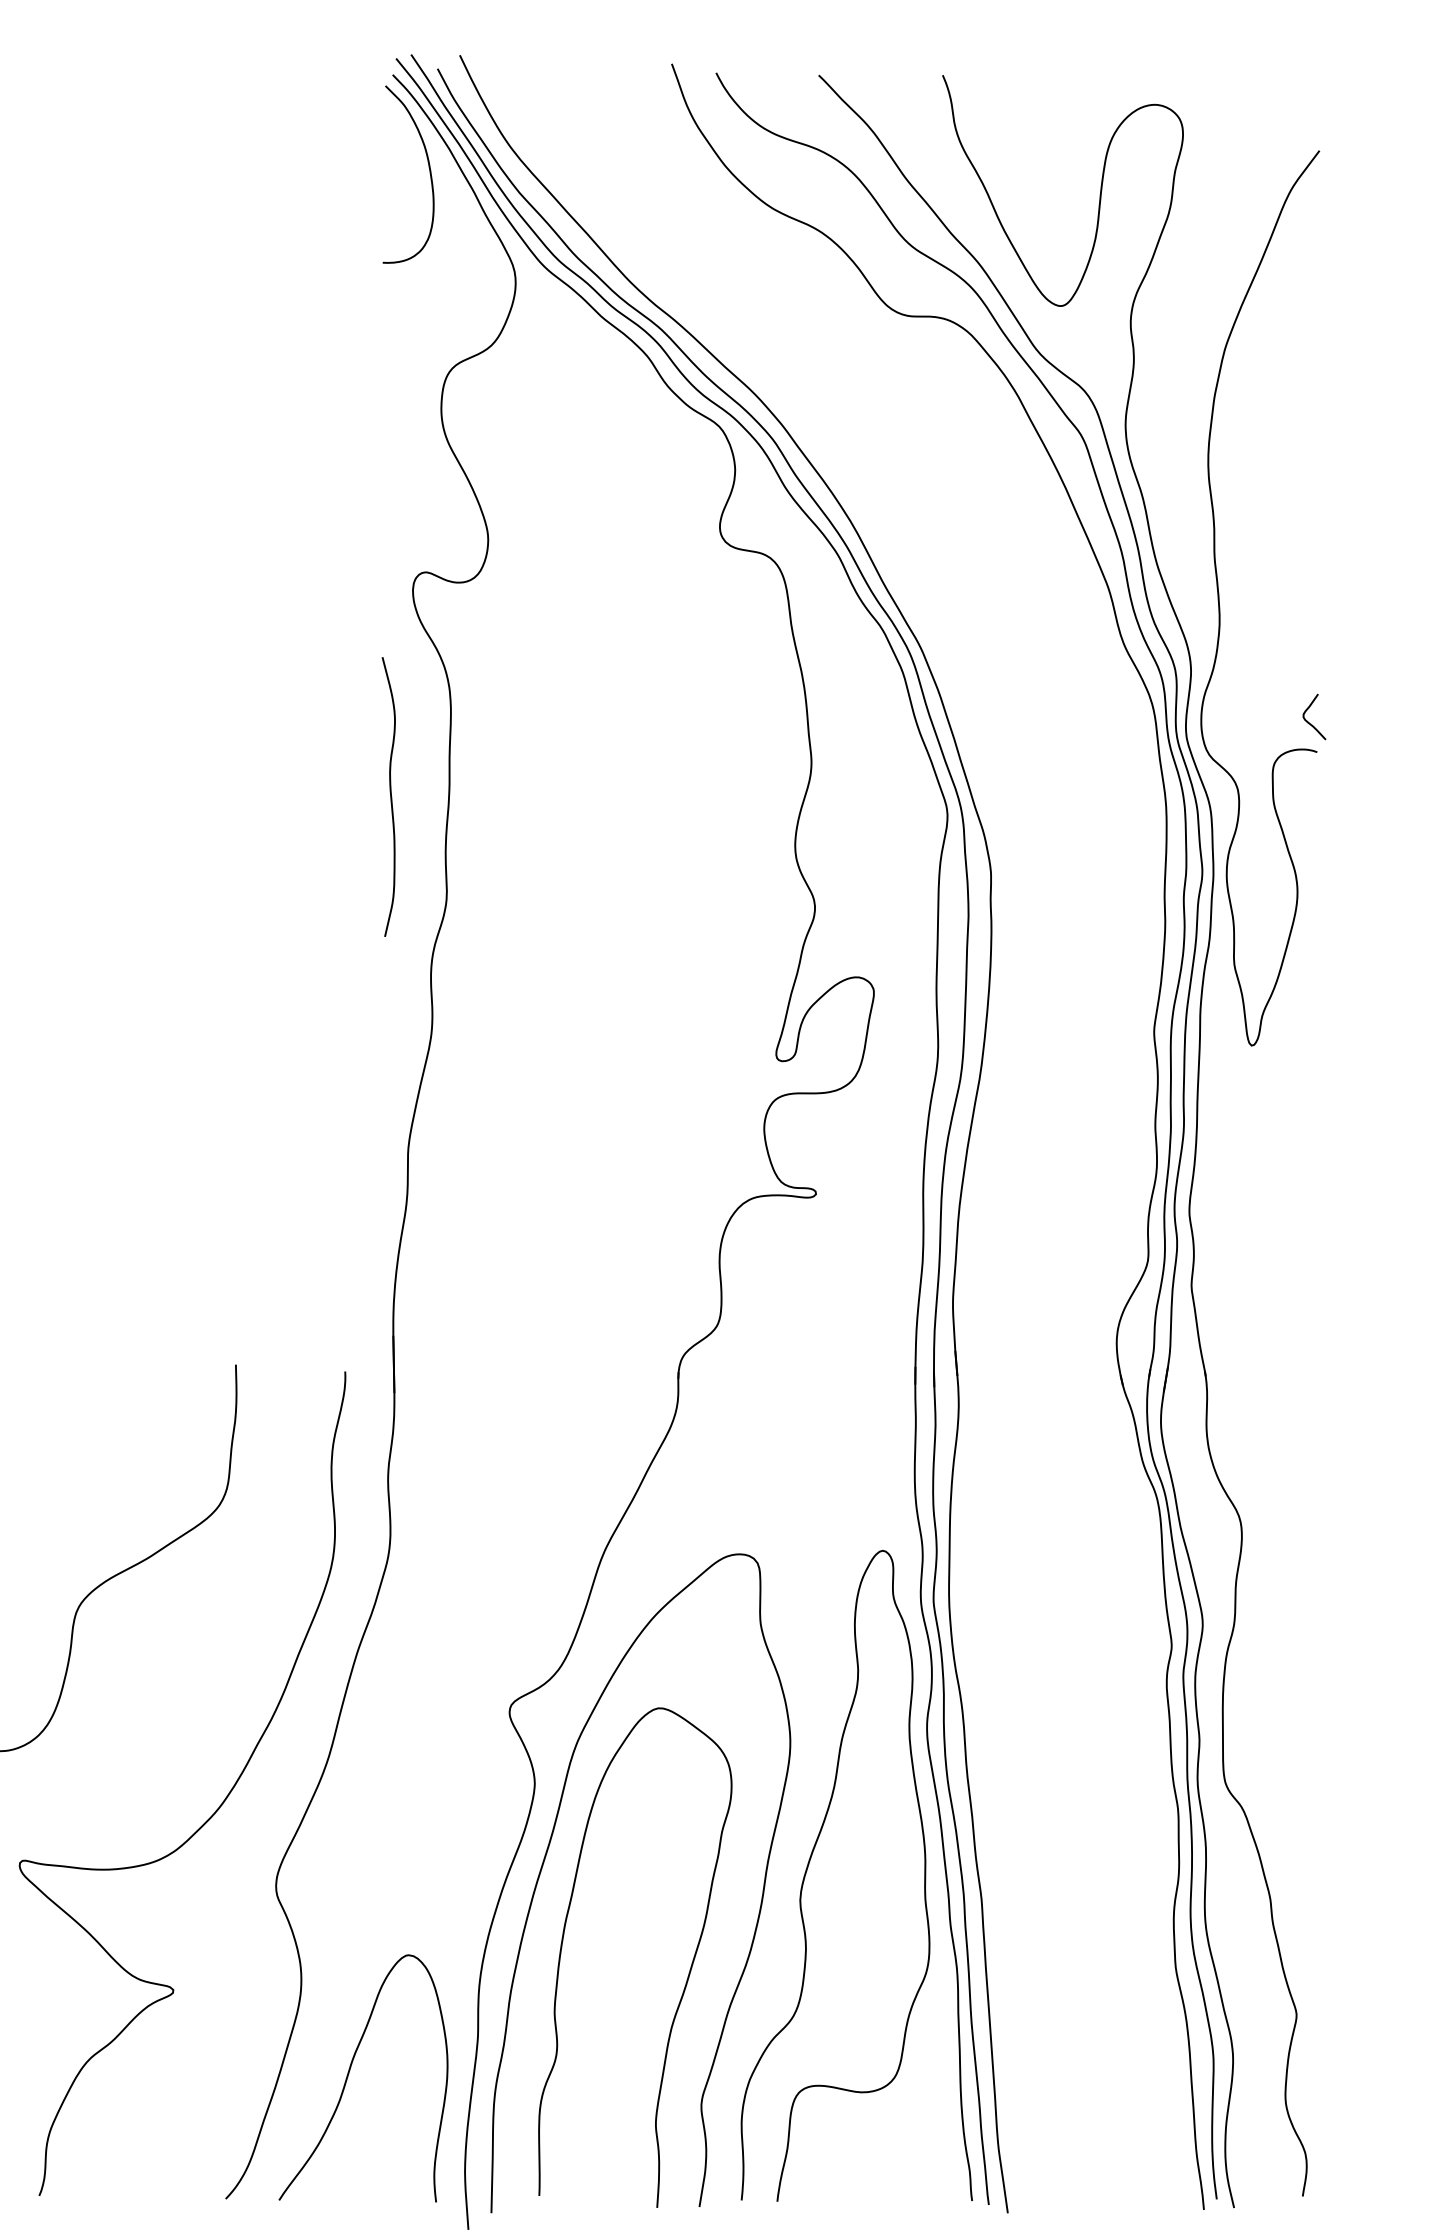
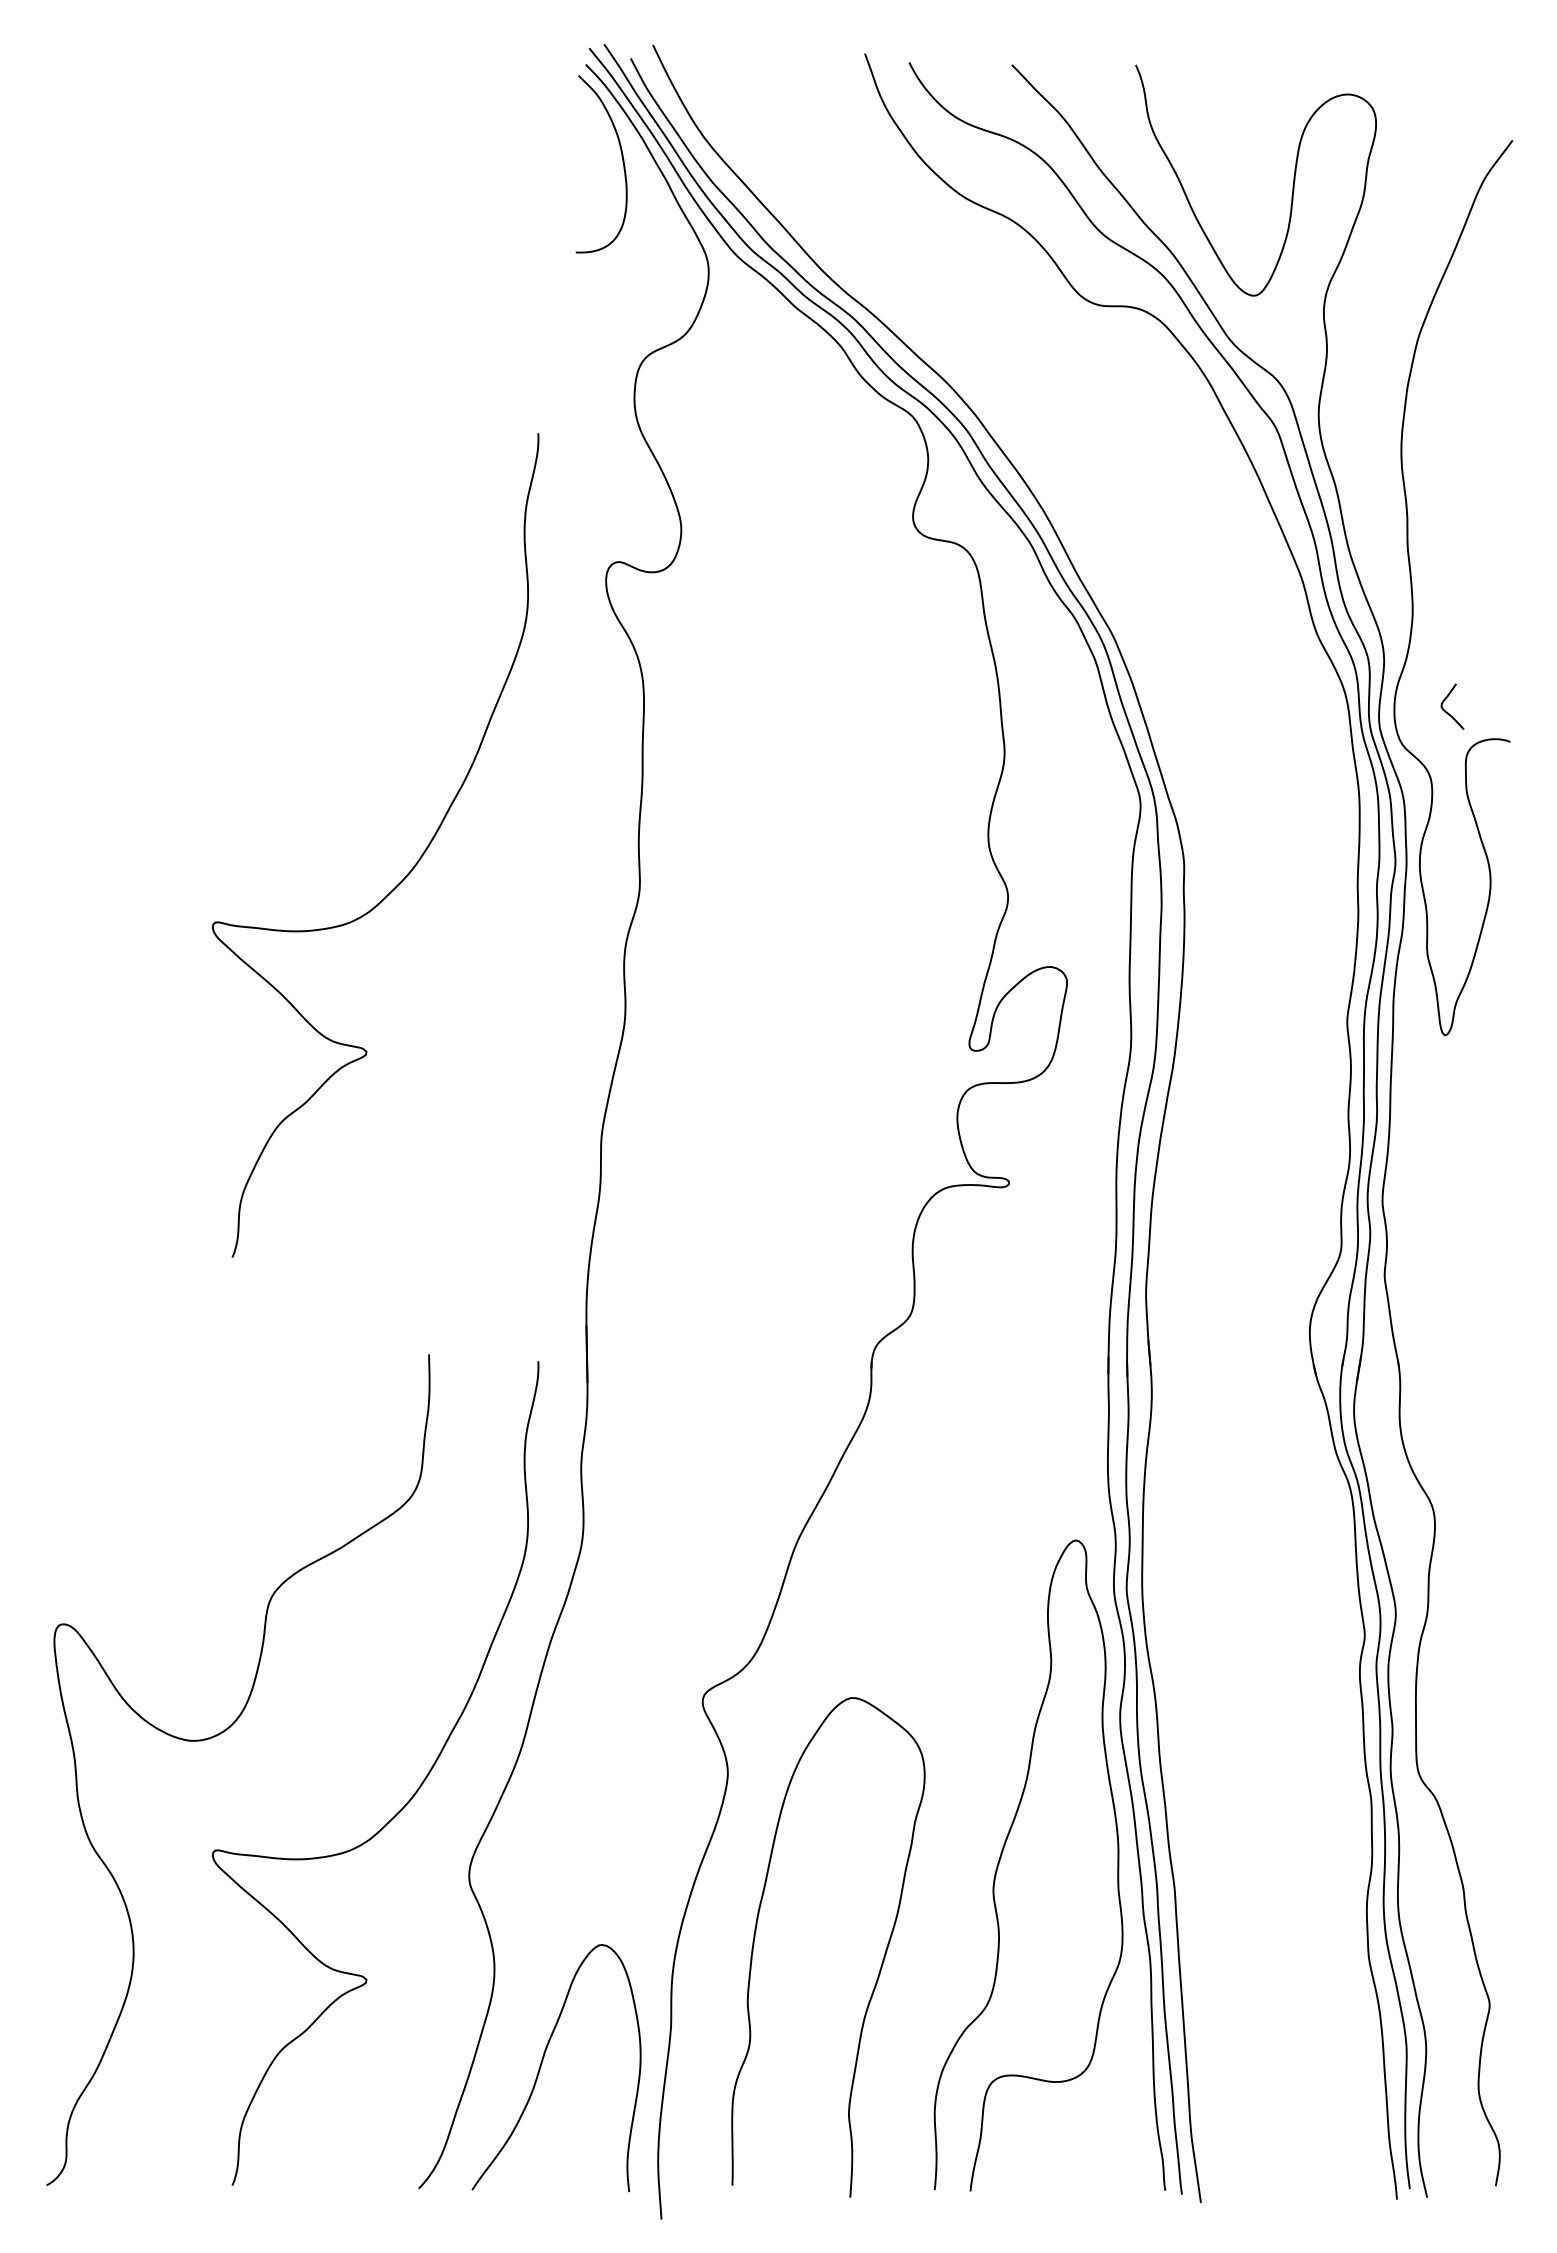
curve: (1310, 722) -> (1448, 712), moved
curve: (390, 796) -> (583, 786), removed
curve: (213, 884) -> (406, 874), added
curve: (548, 1850) -> (741, 1840), removed

